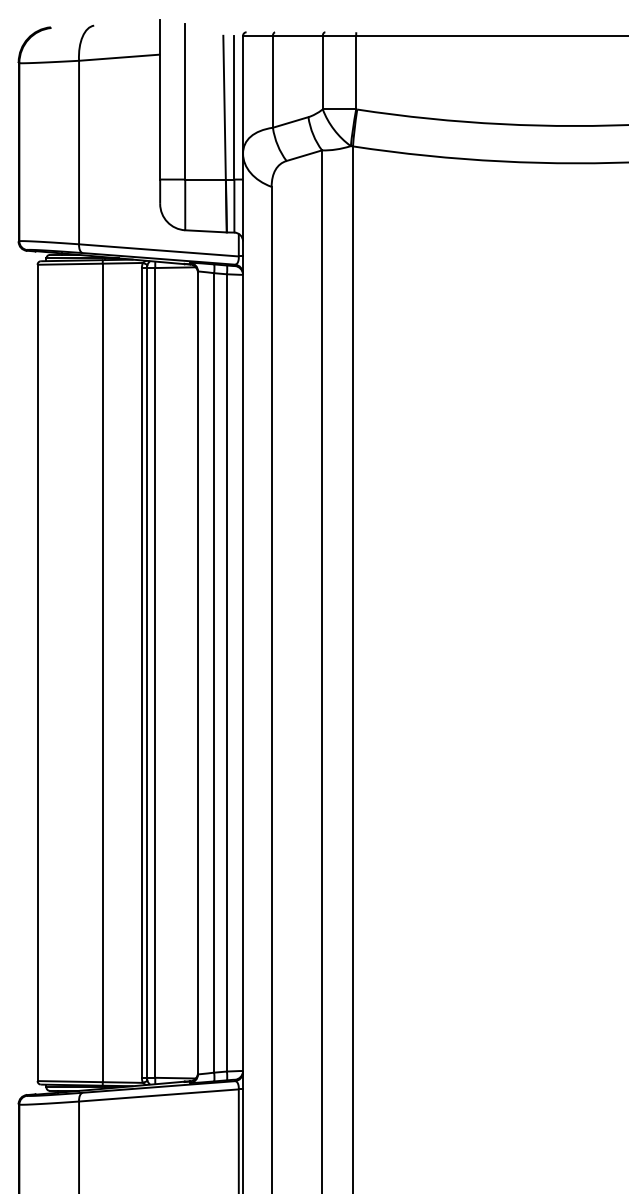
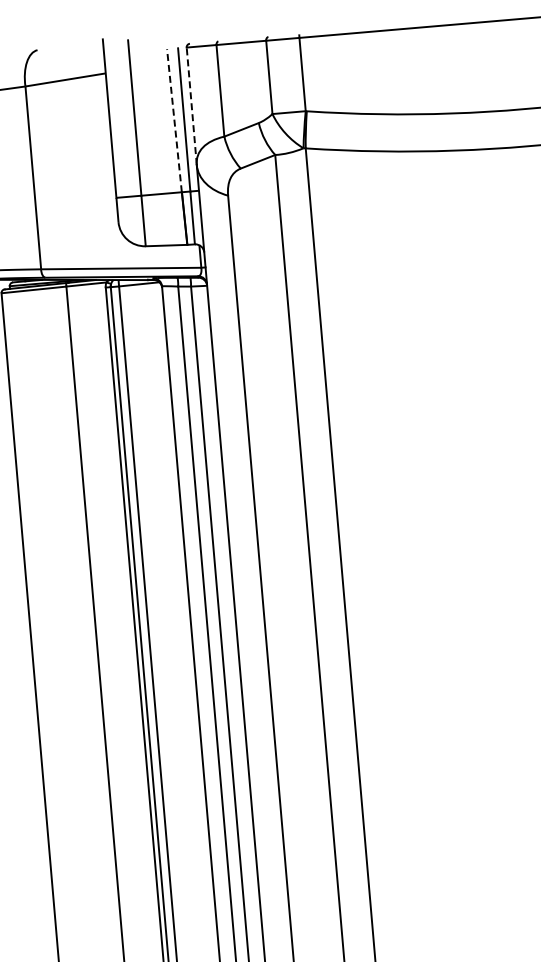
line: (243, 94) -> (192, 106), solid -> dashed
line: (224, 107) -> (174, 120), solid -> dashed

